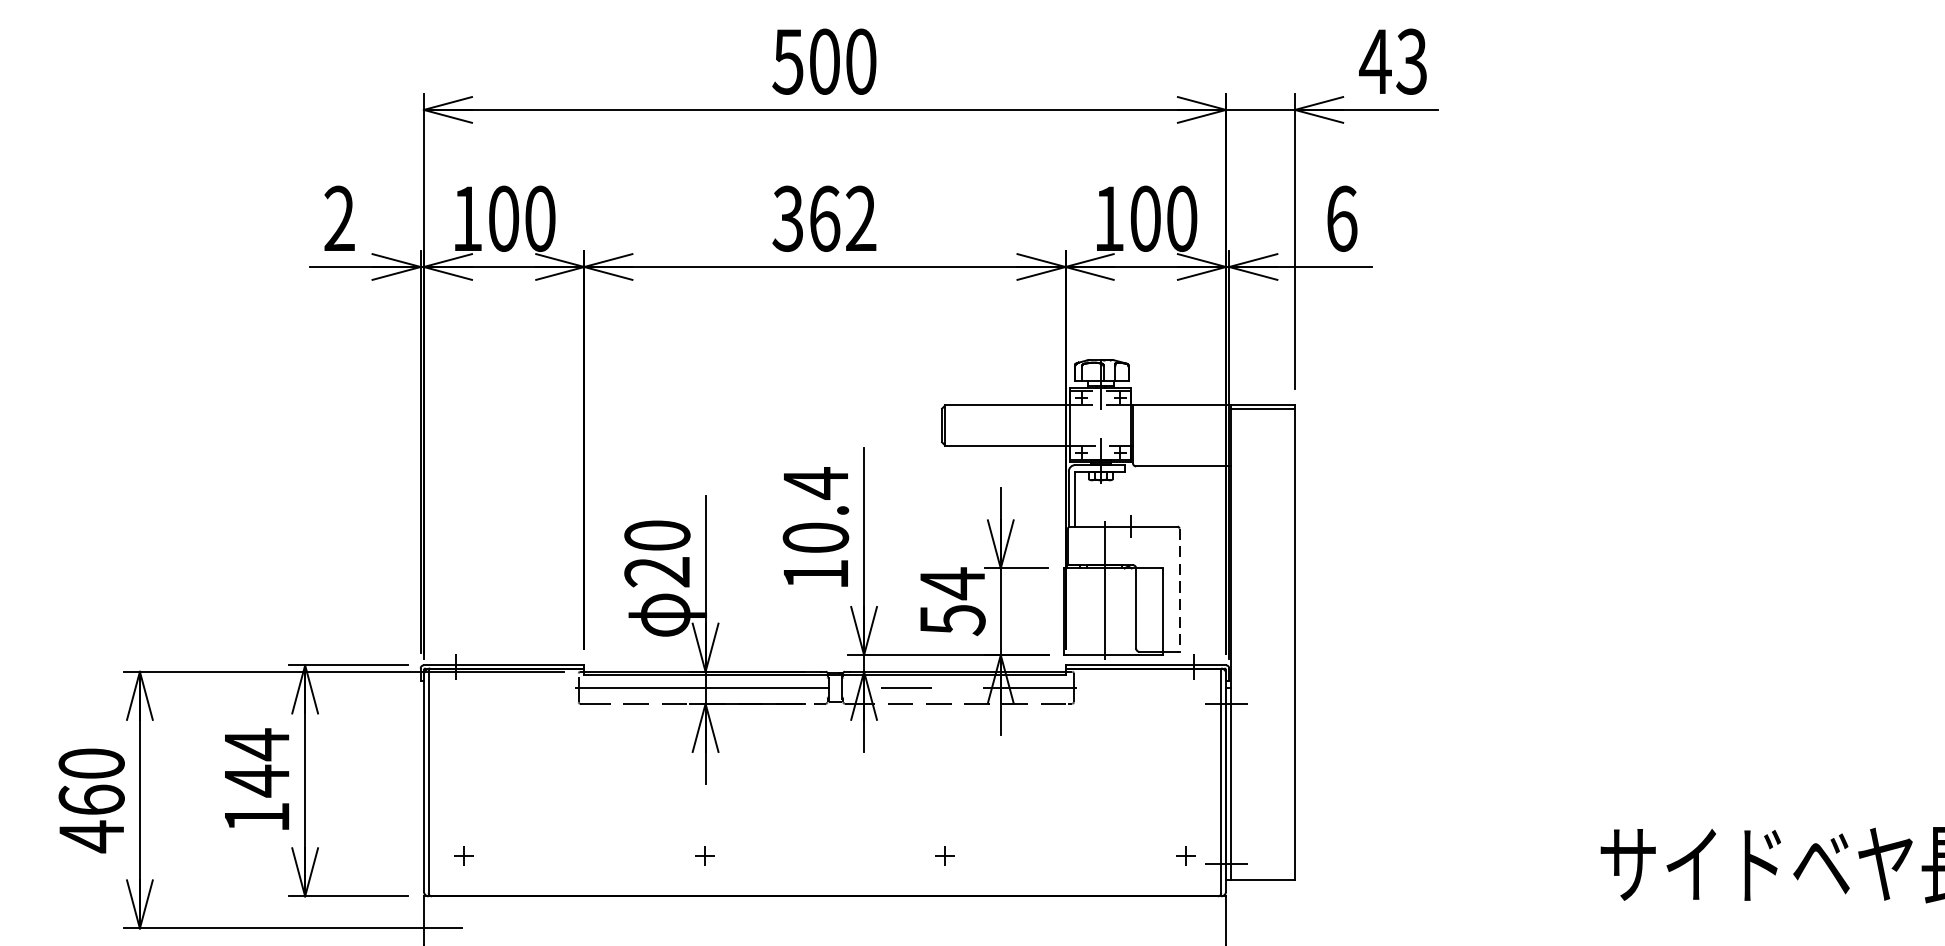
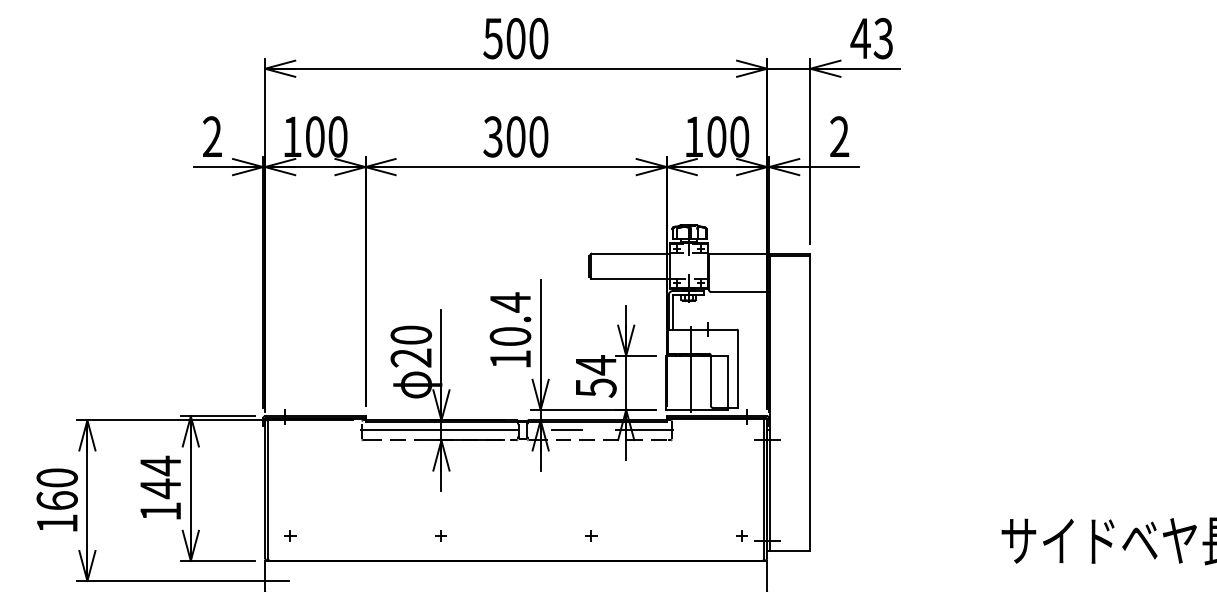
text: (843, 218) -> (527, 136), 362 -> 300
text: (1341, 218) -> (839, 136), 6 -> 2
line: (1180, 590) -> (738, 369), dashed -> solid
text: (92, 836) -> (57, 523), 460 -> 160

